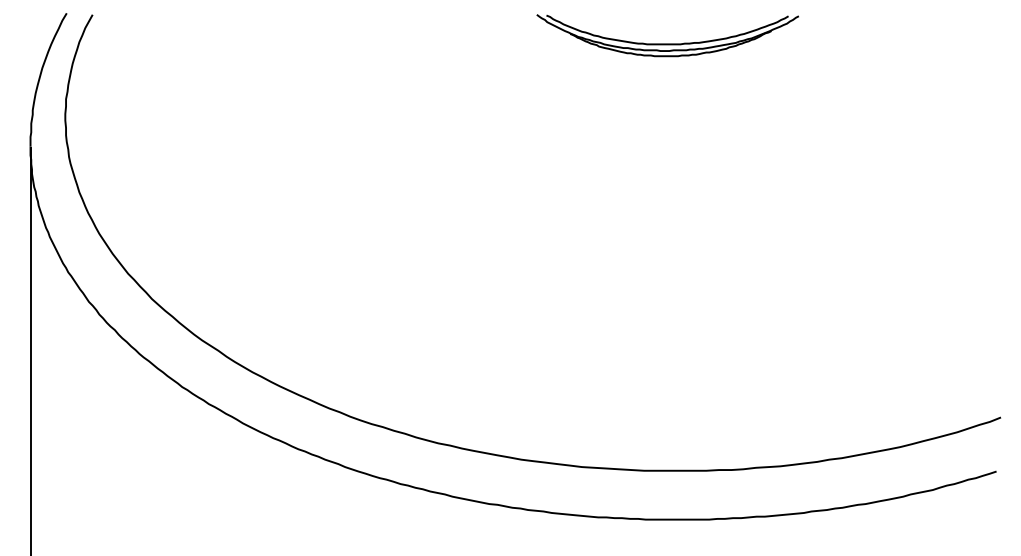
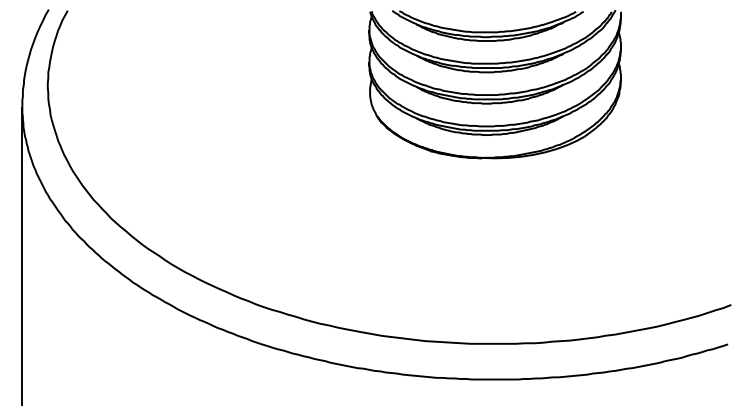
part: (682, 128) -> (498, 93), added

